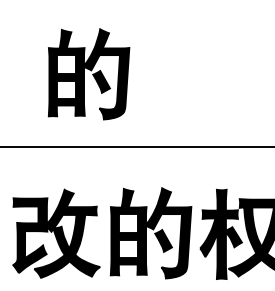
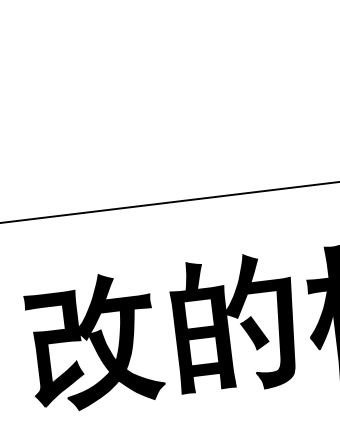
part: (88, 74) -> (113, 99), removed

